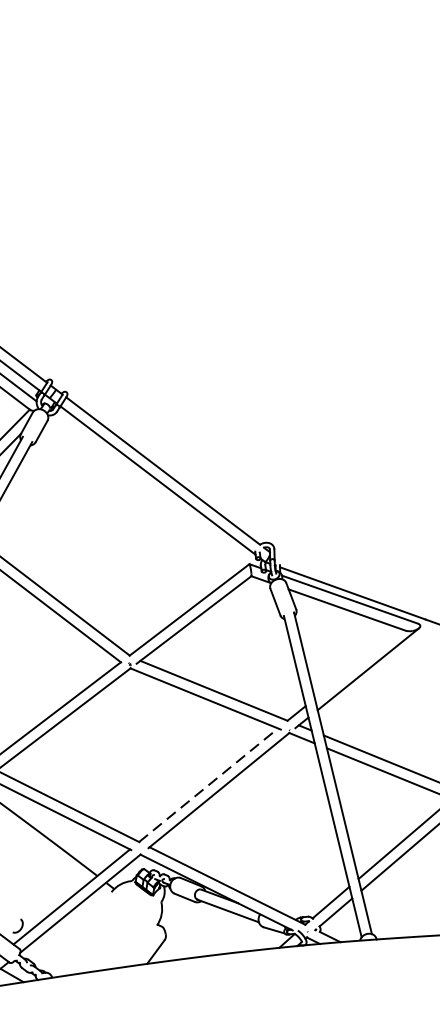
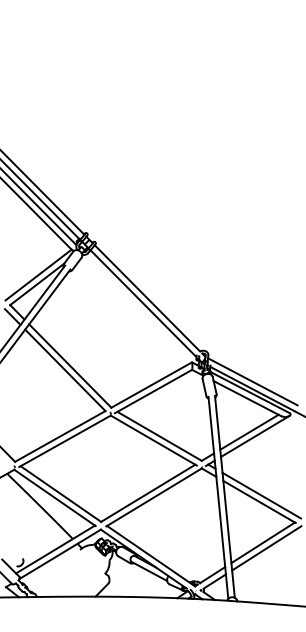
line: (351, 581) -> (252, 381), added
line: (357, 662) -> (249, 431), added
line: (209, 785) -> (148, 493), dashed -> solid

